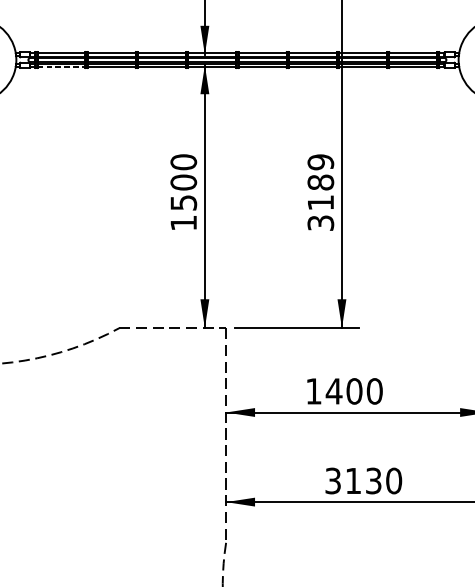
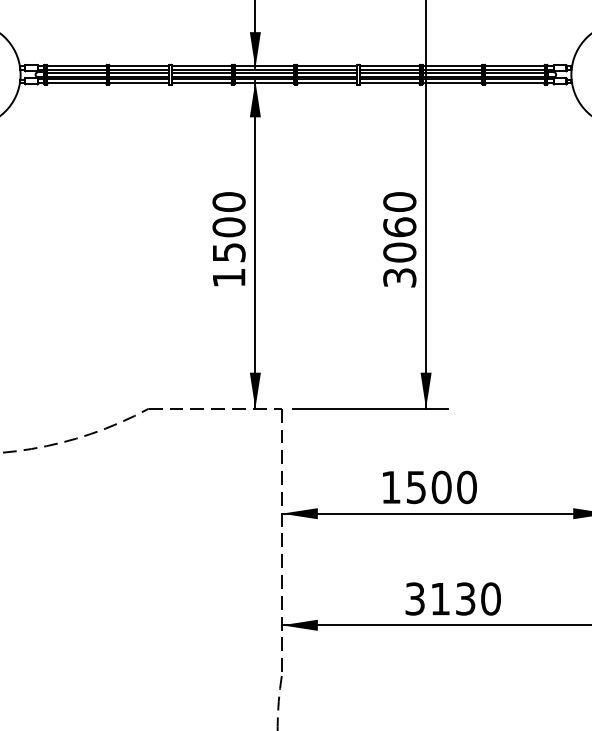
line: (61, 67) -> (76, 83), dashed -> solid
text: (320, 182) -> (399, 227), 3189 -> 3060
text: (333, 391) -> (415, 487), 1400 -> 1500

